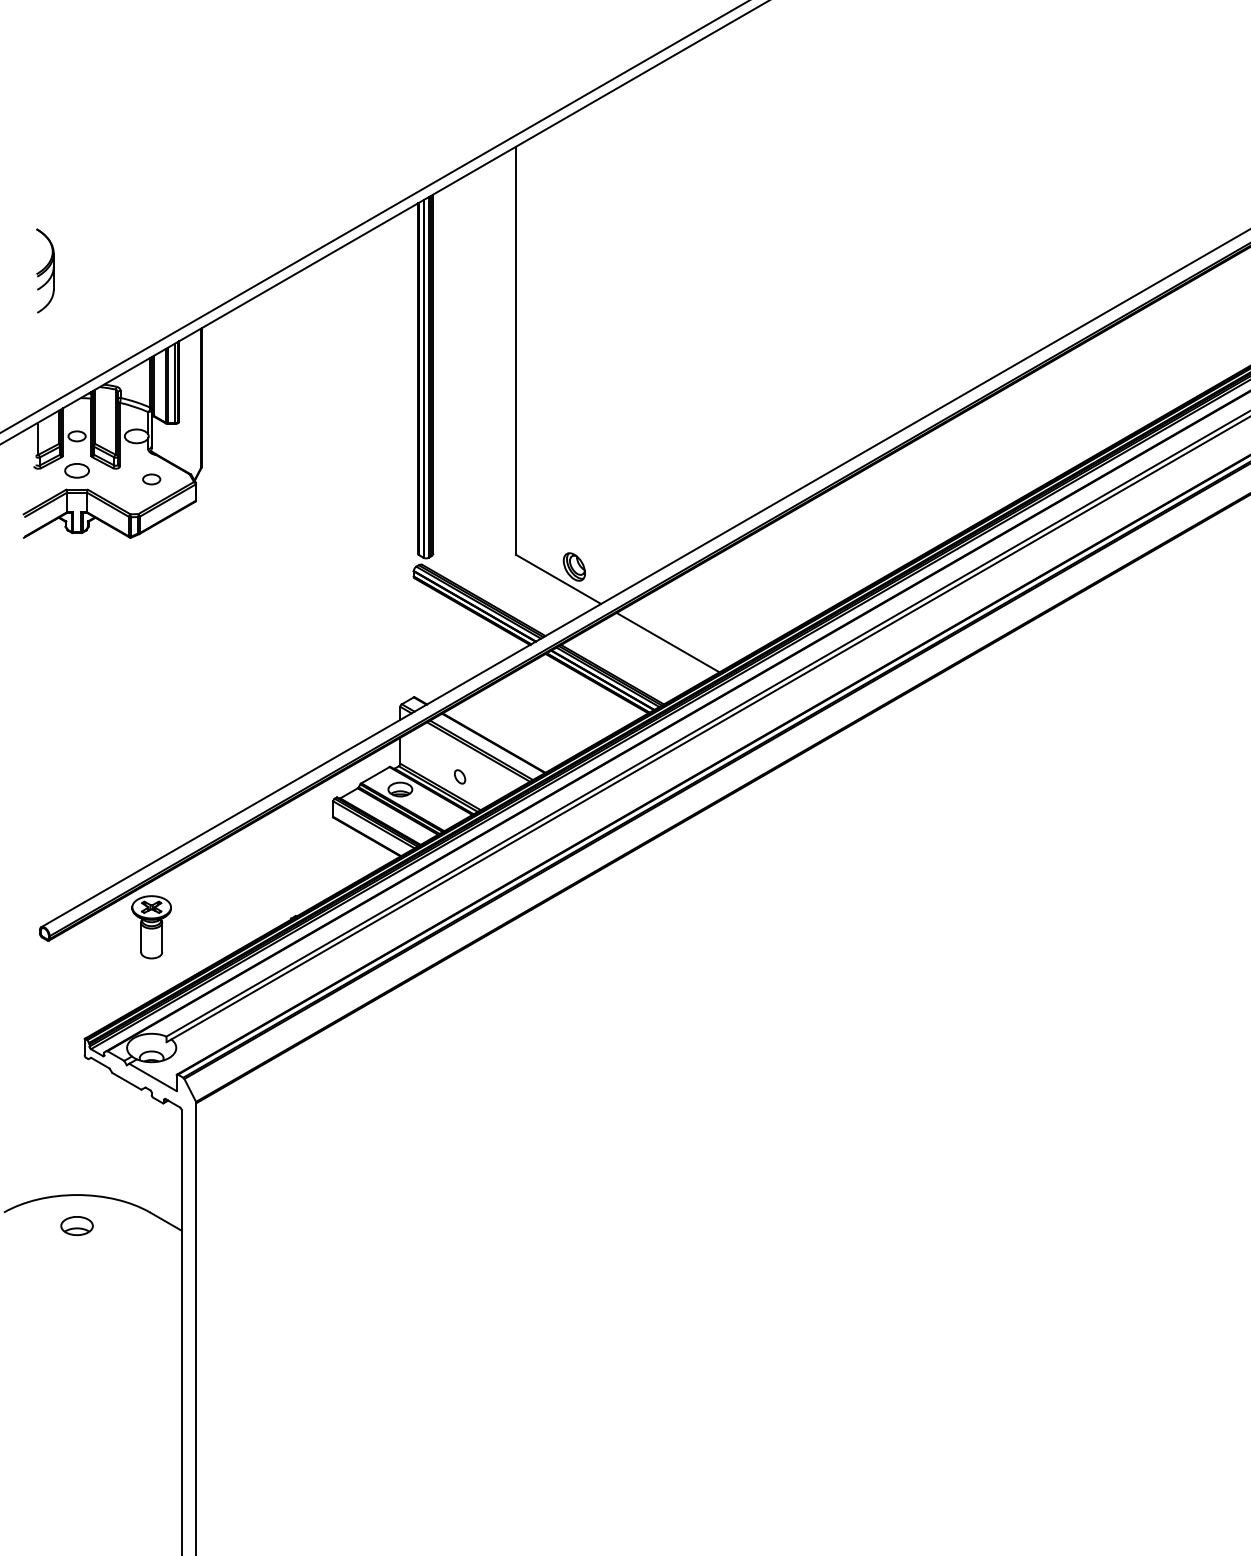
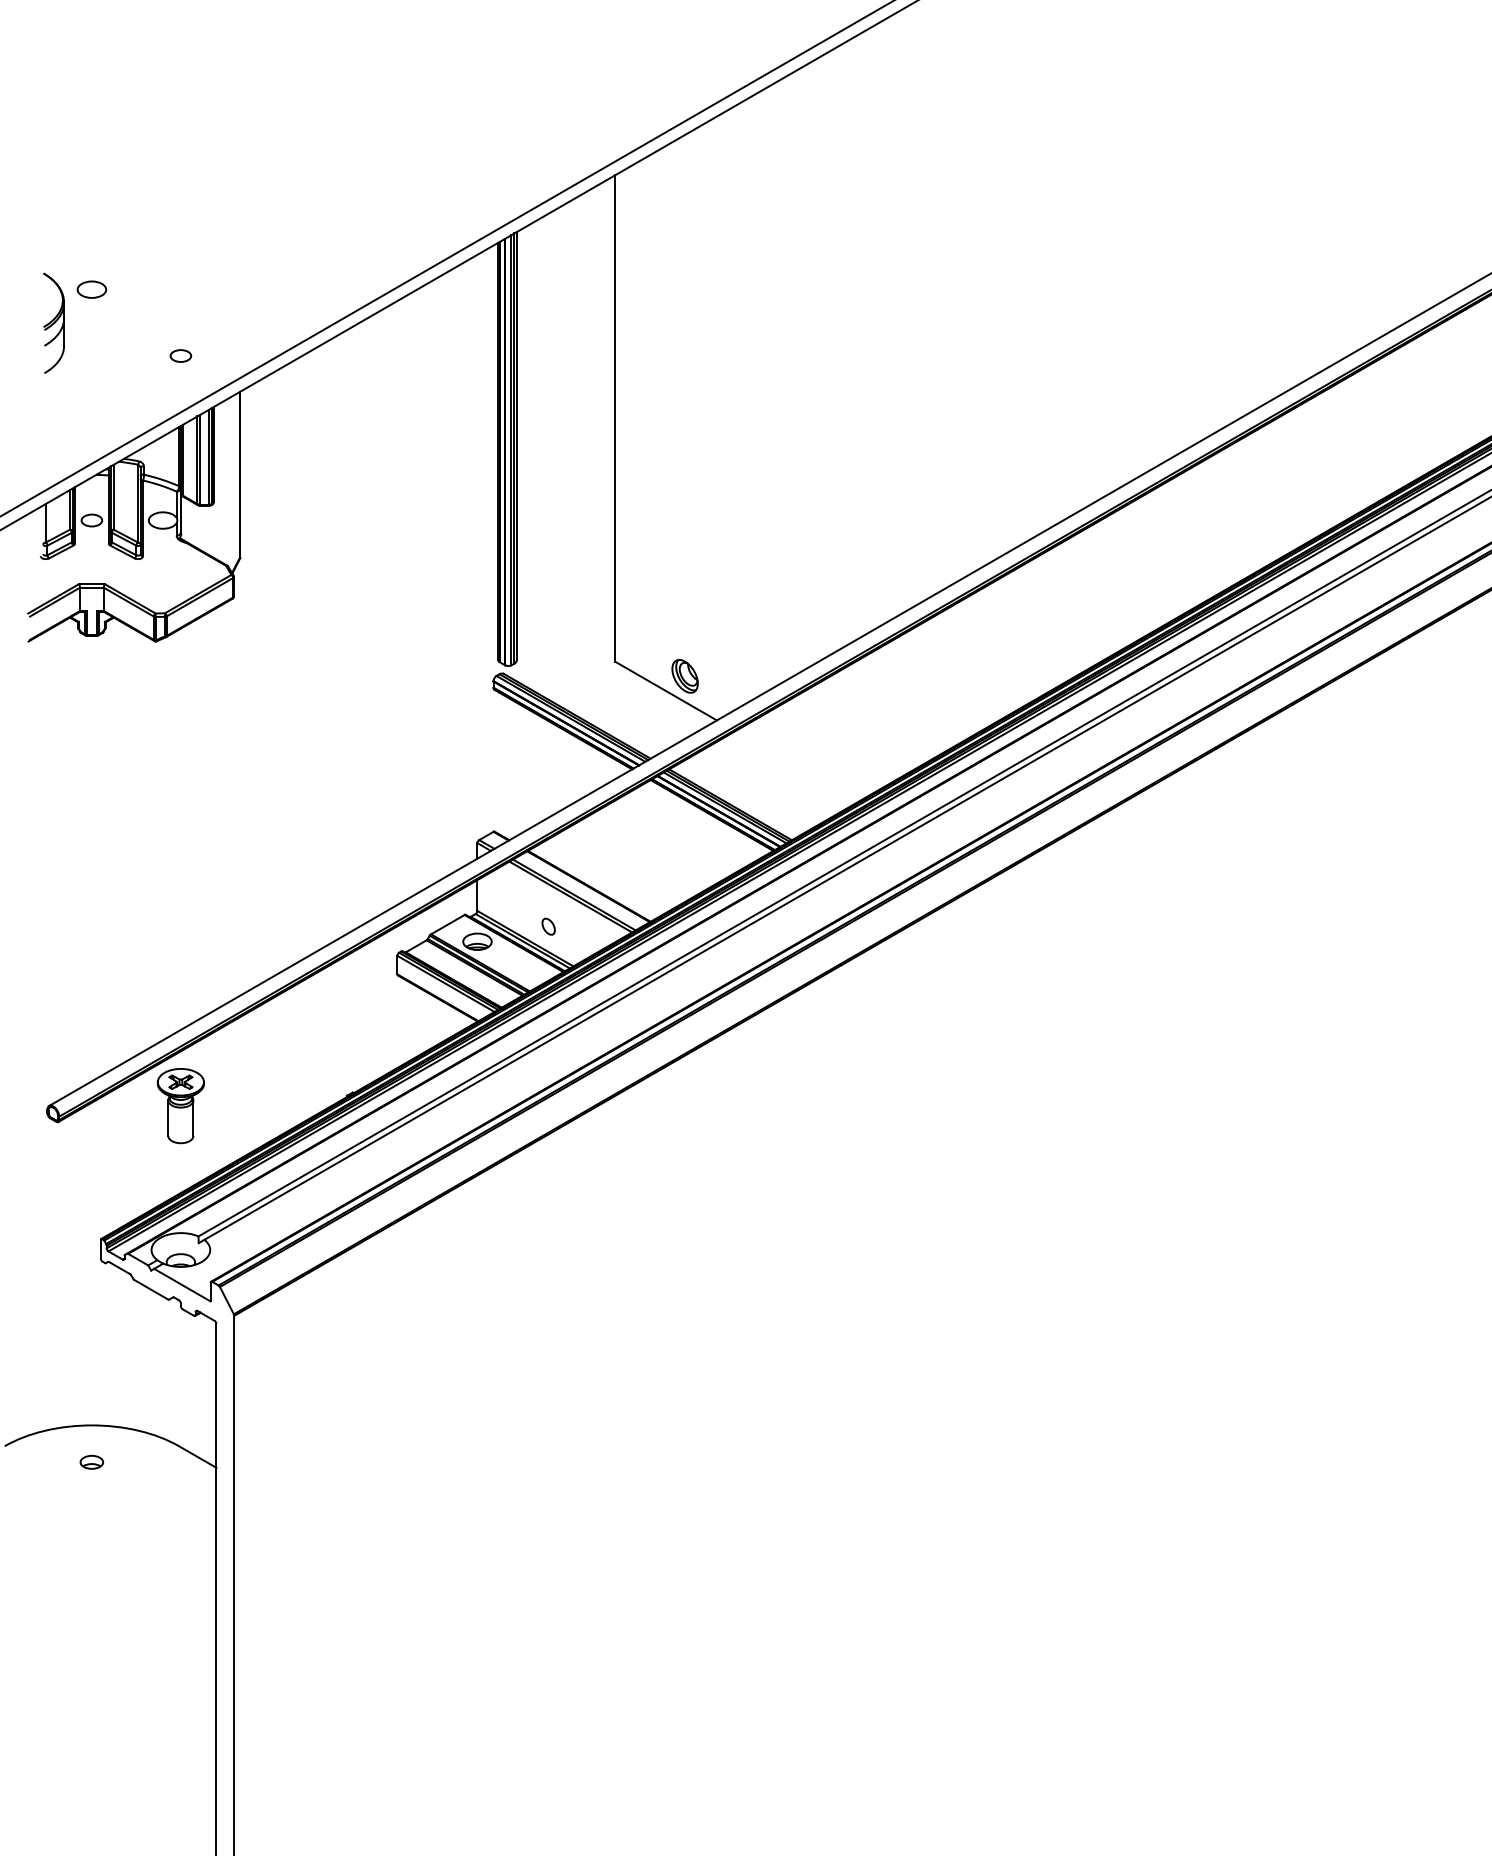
part: (76, 470) -> (91, 289), moved
part: (151, 479) -> (180, 356), moved
line: (667, 642) -> (796, 766), removed
part: (76, 1225) -> (91, 1461), size x0.6

